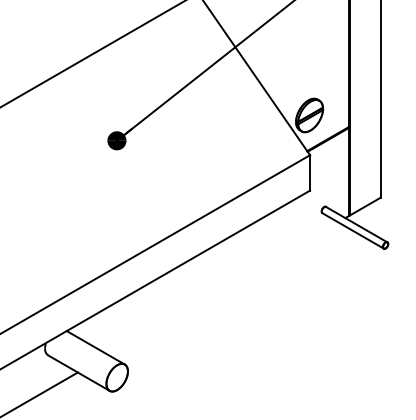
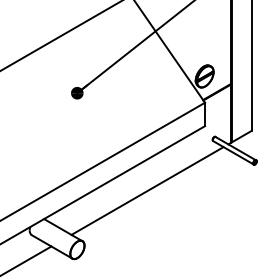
line: (223, 287) -> (147, 190), added

